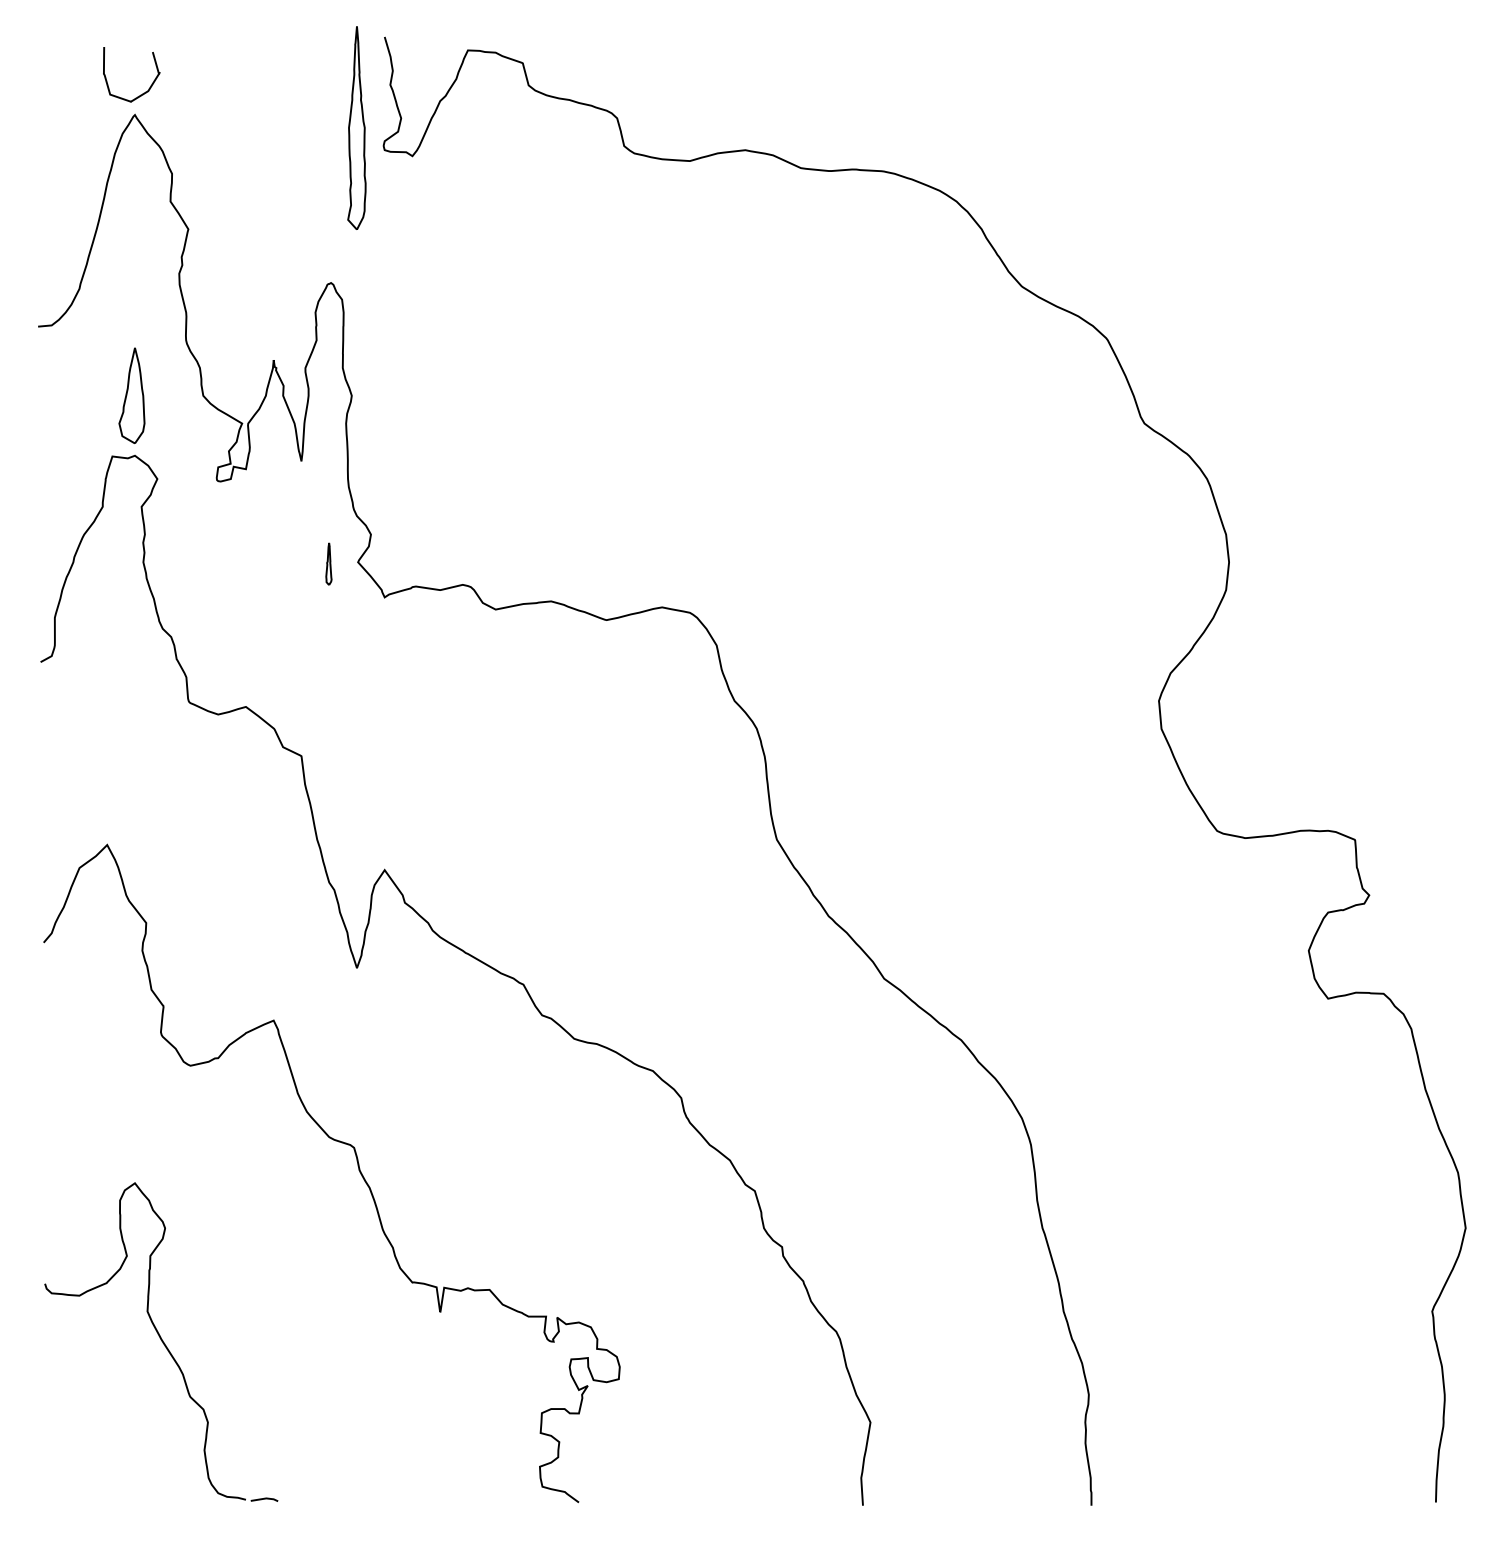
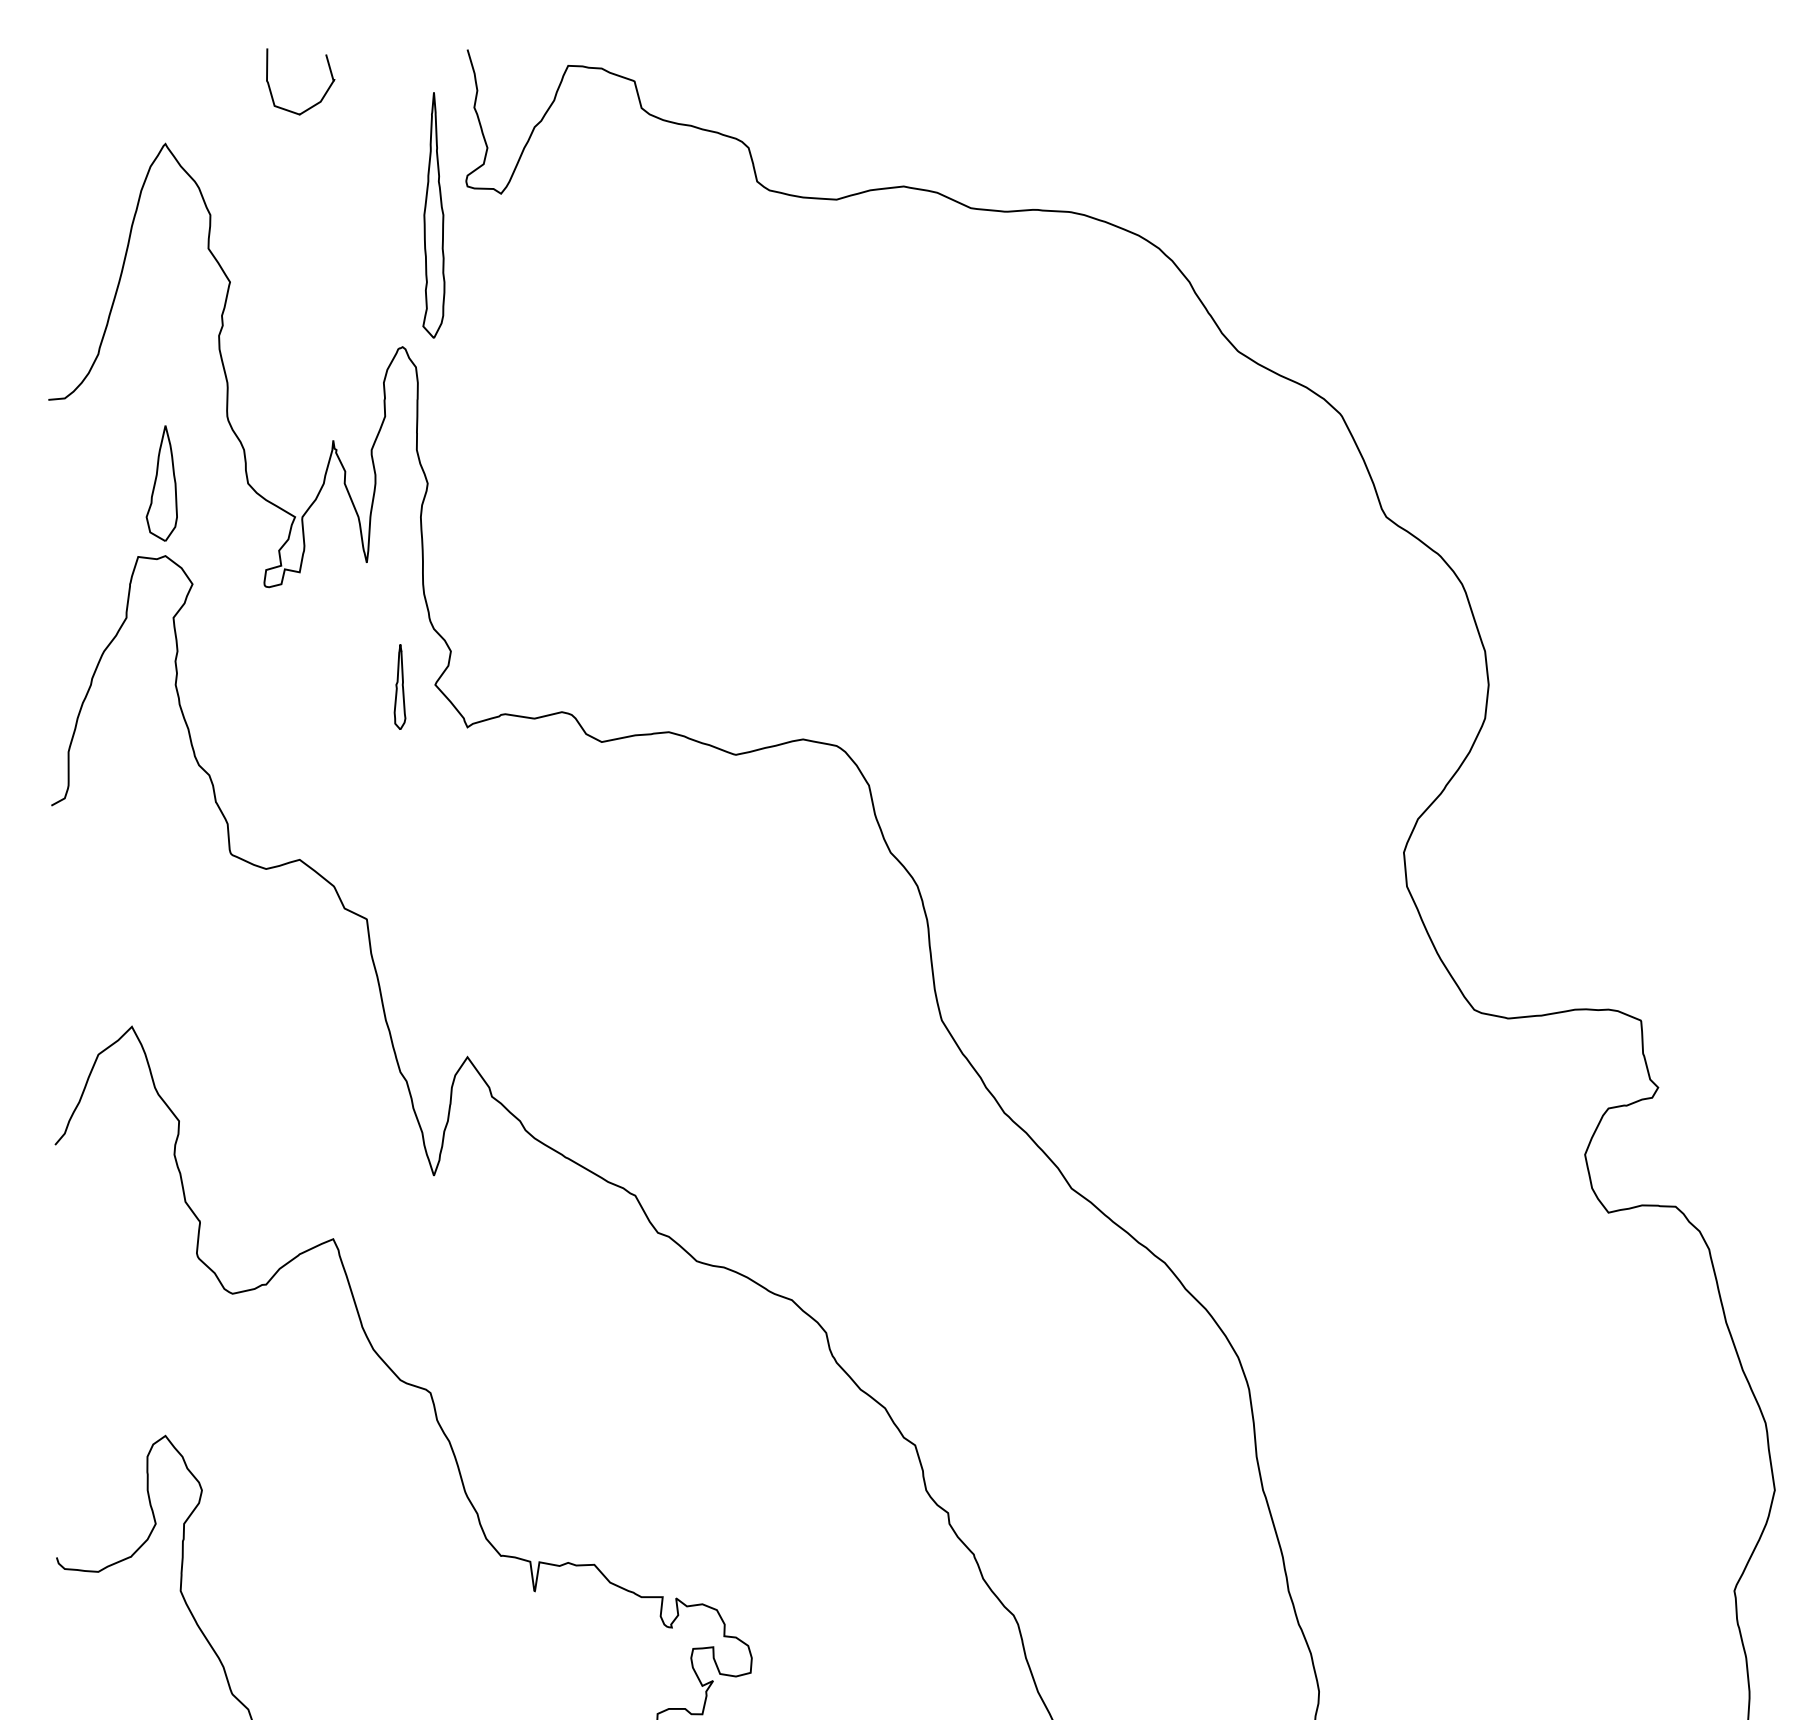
curve: (140, 94) -> (311, 105), moved
part: (356, 127) -> (433, 214), moved
part: (328, 563) -> (399, 686), size x1.67

